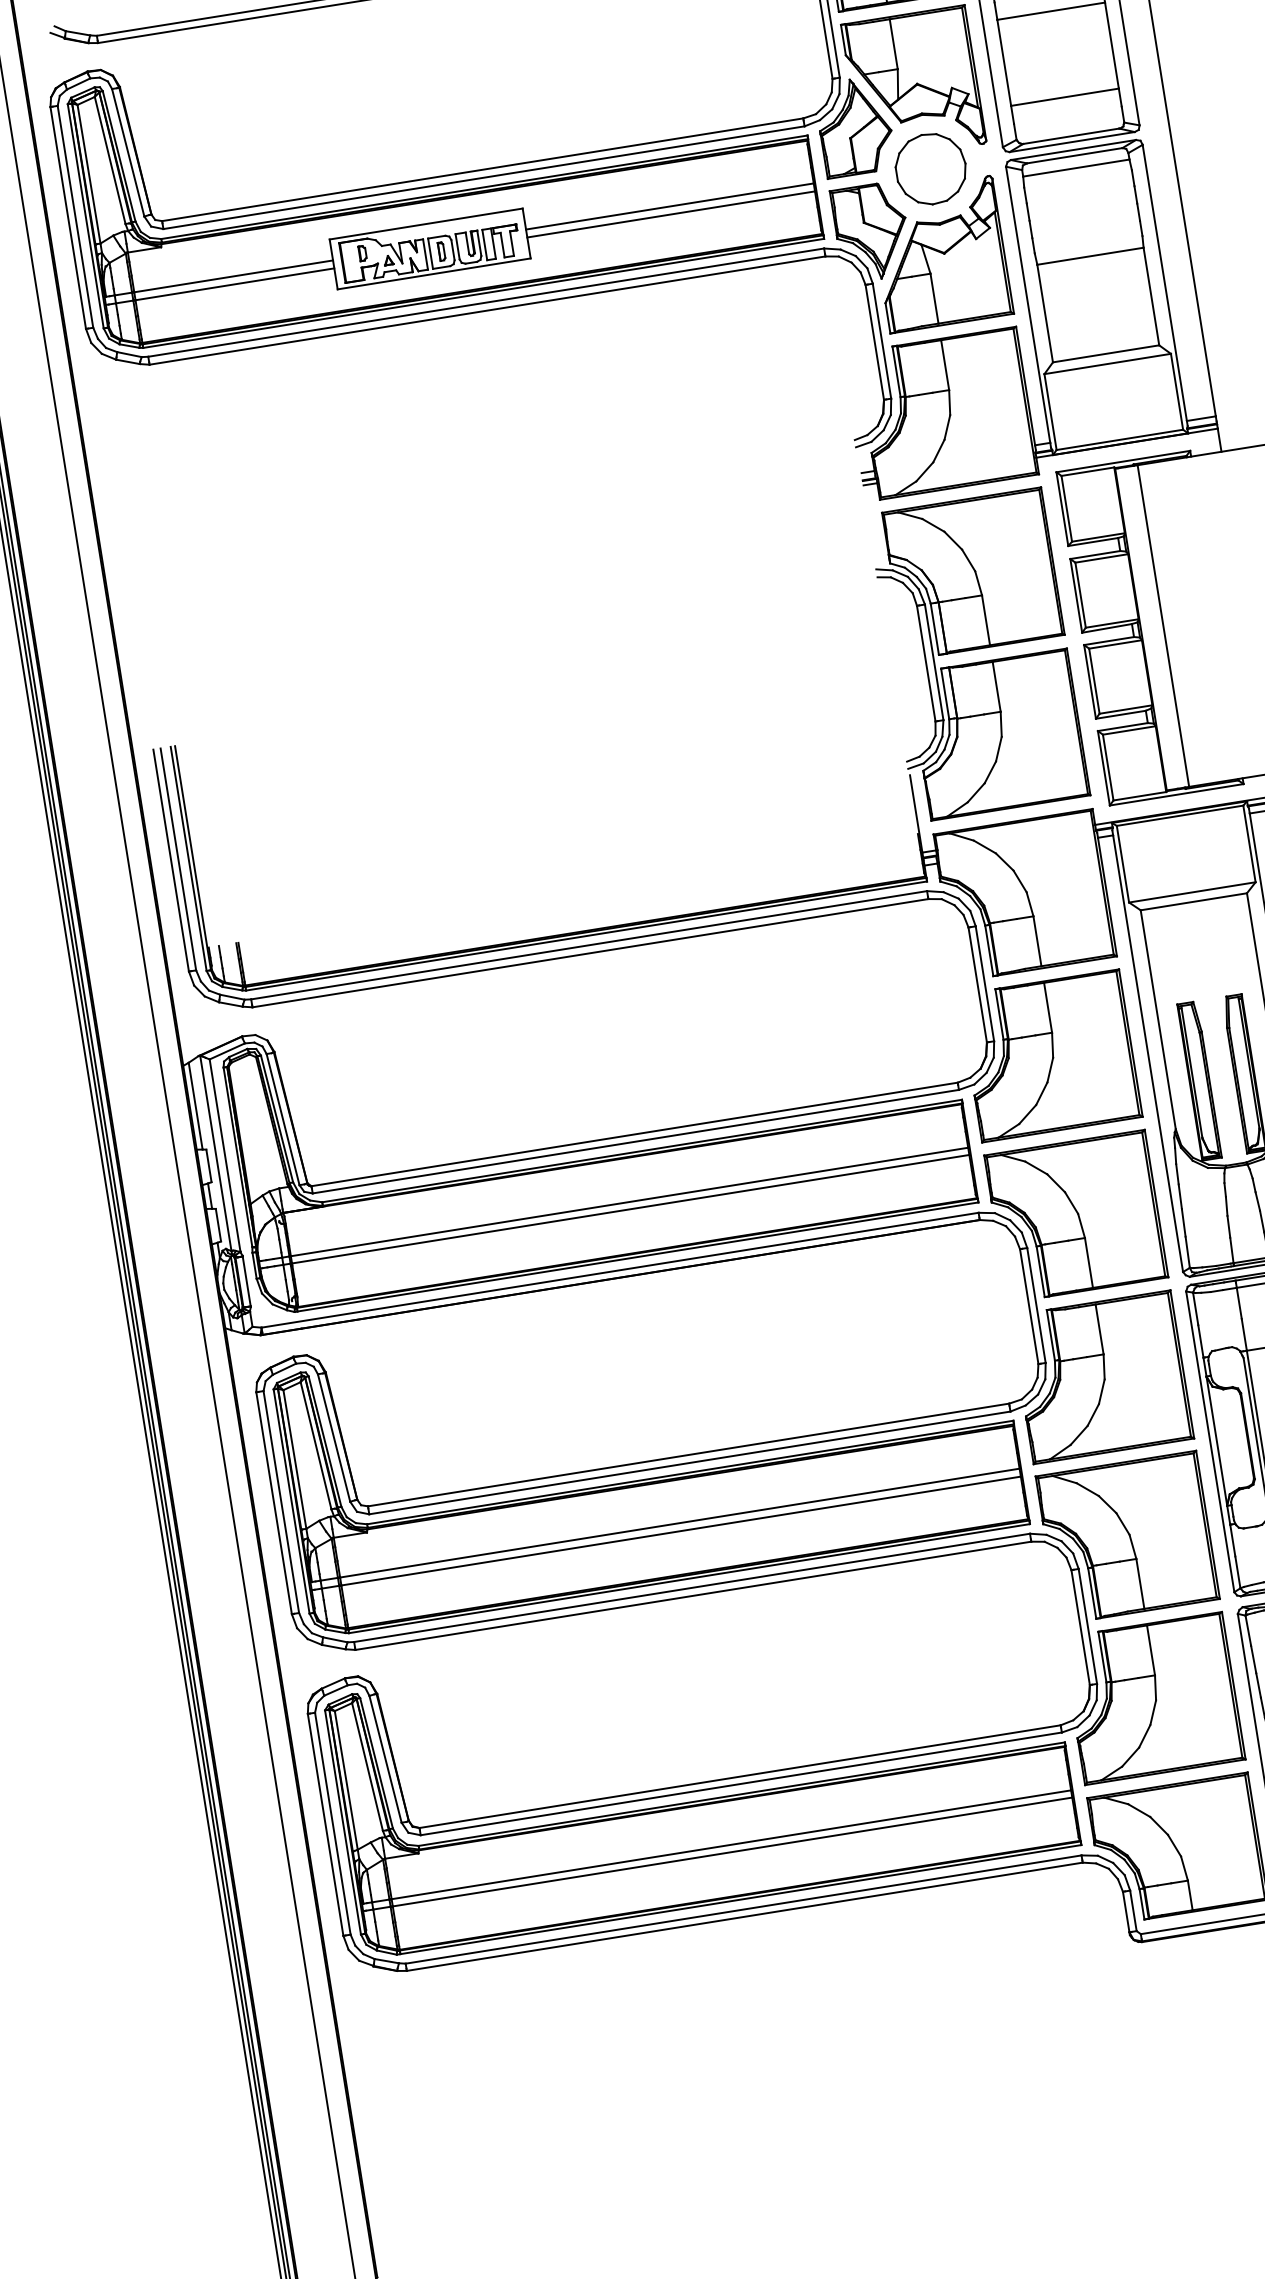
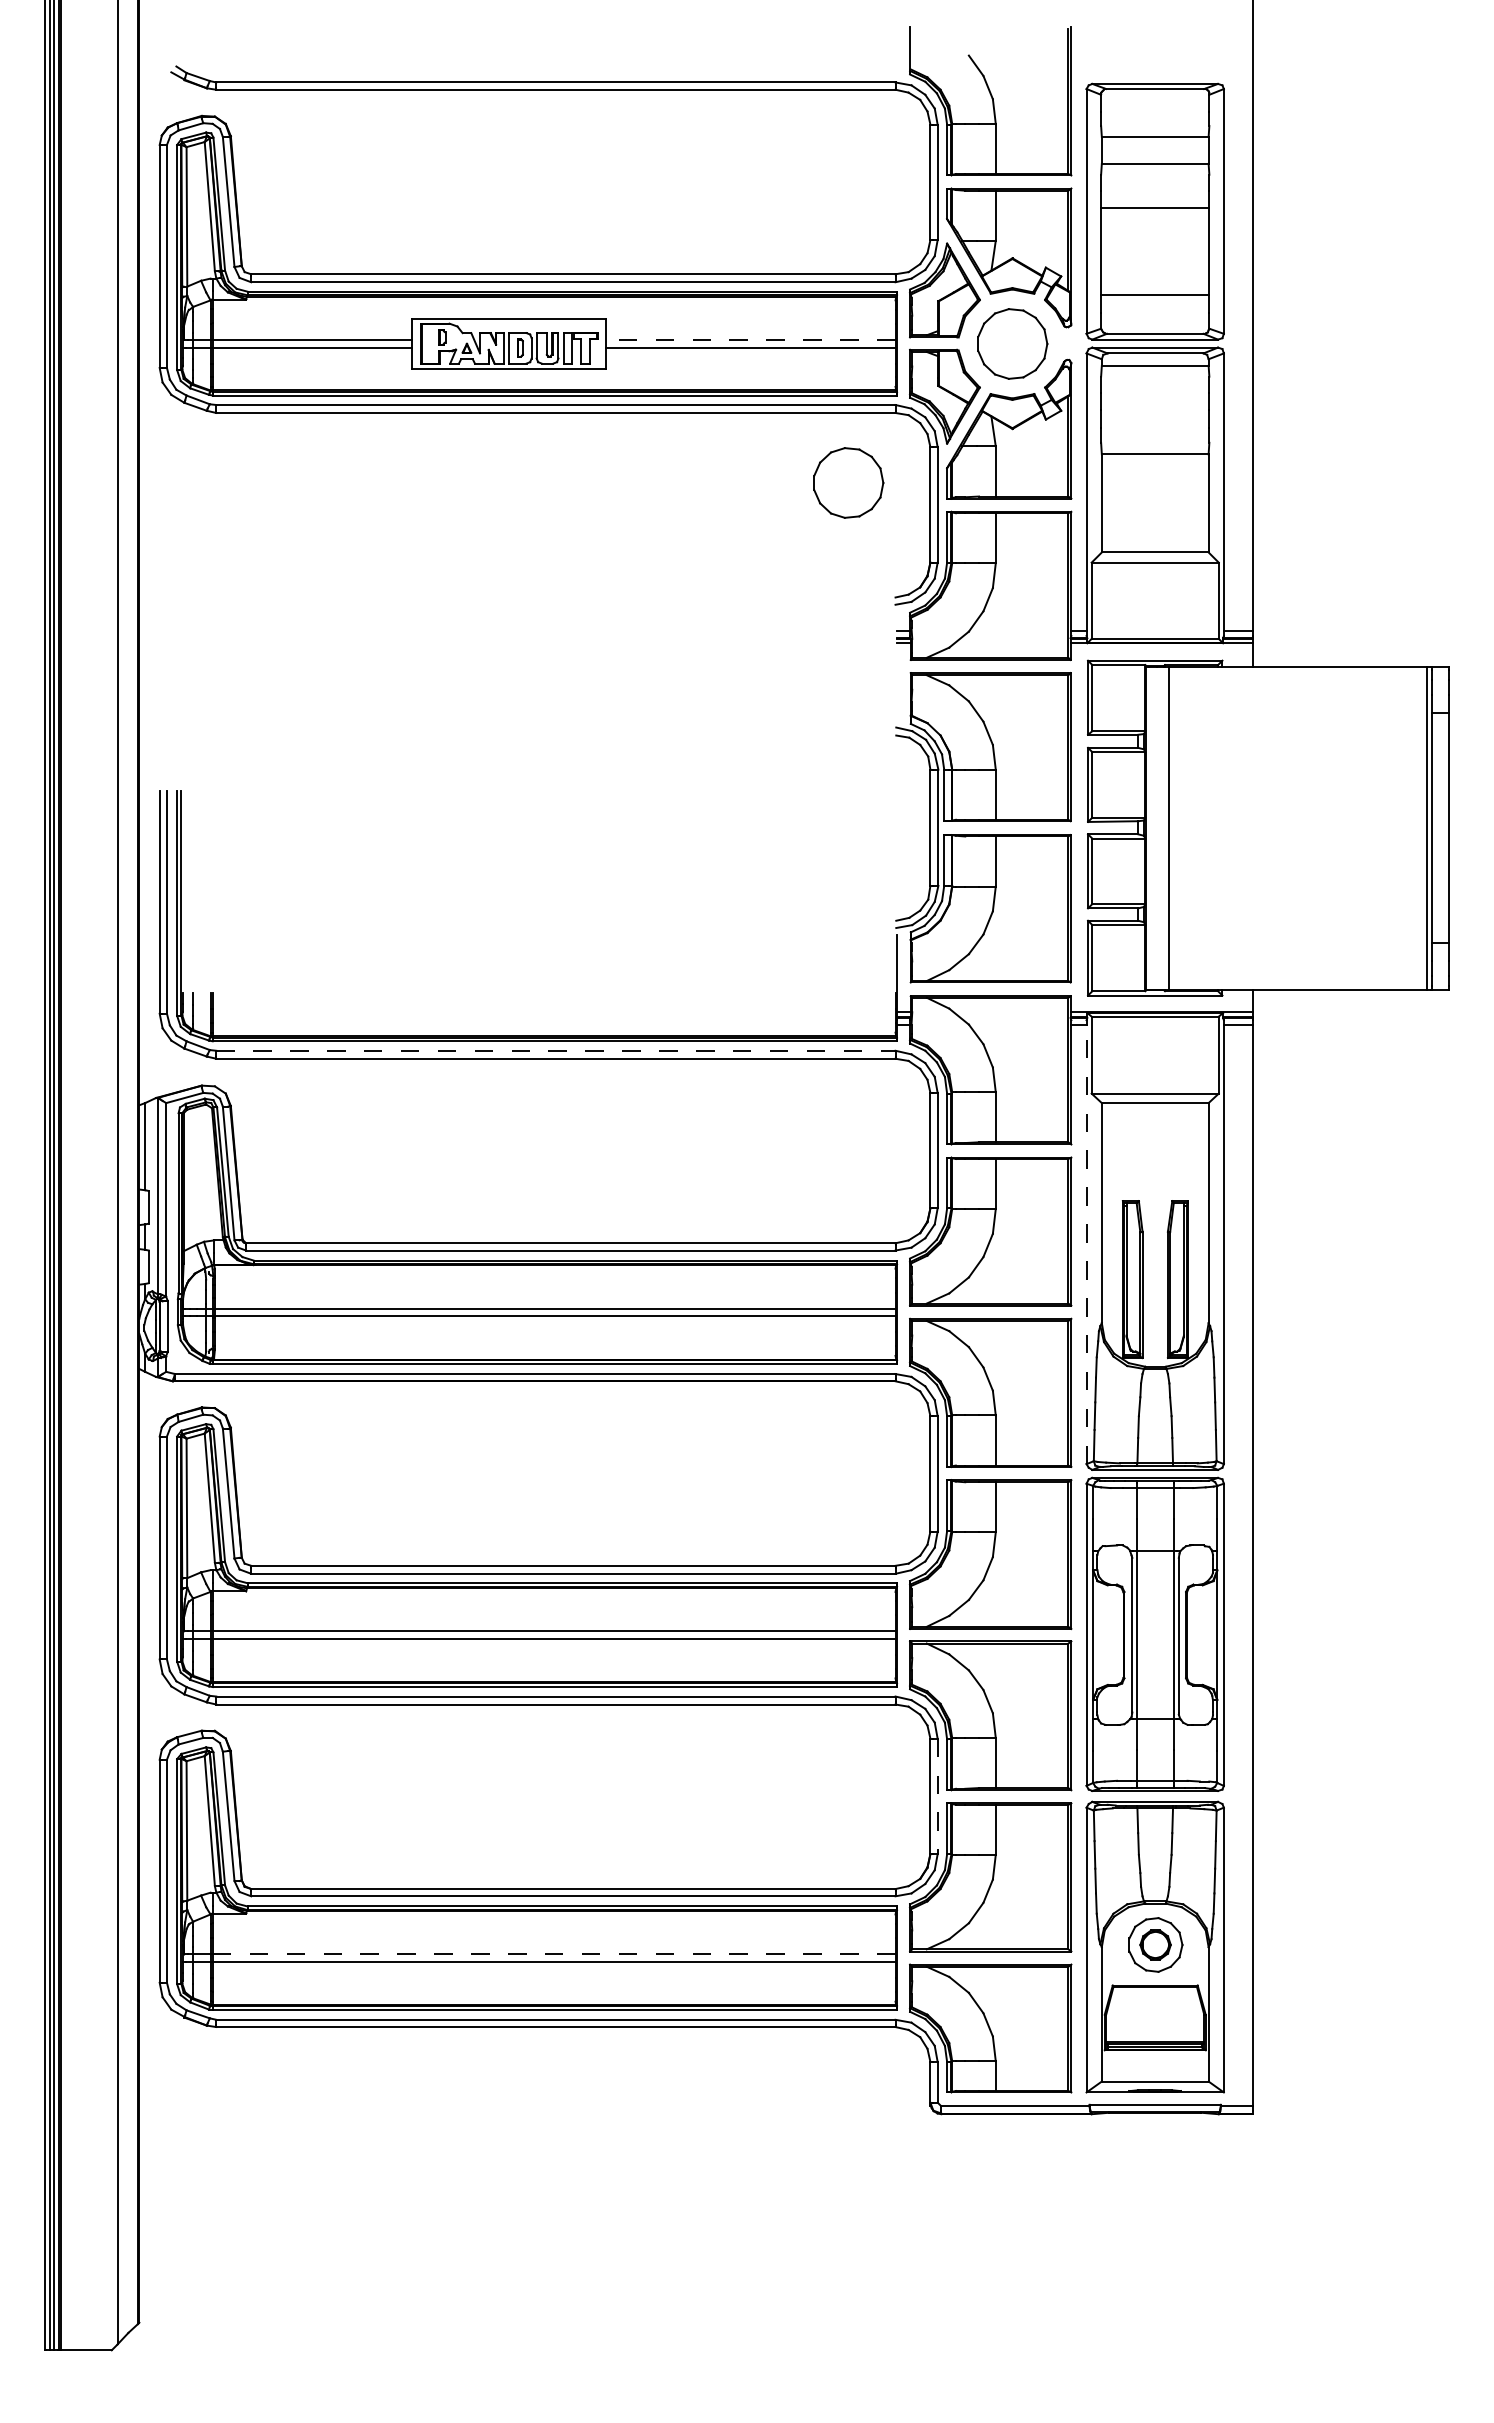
line: (669, 206) -> (750, 339), solid -> dashed
part: (789, 333) -> (848, 482), added
line: (588, 945) -> (555, 1050), solid -> dashed
line: (1147, 1053) -> (1086, 1244), solid -> dashed
line: (1087, 1626) -> (937, 1796), solid -> dashed
line: (730, 1844) -> (553, 1954), solid -> dashed

